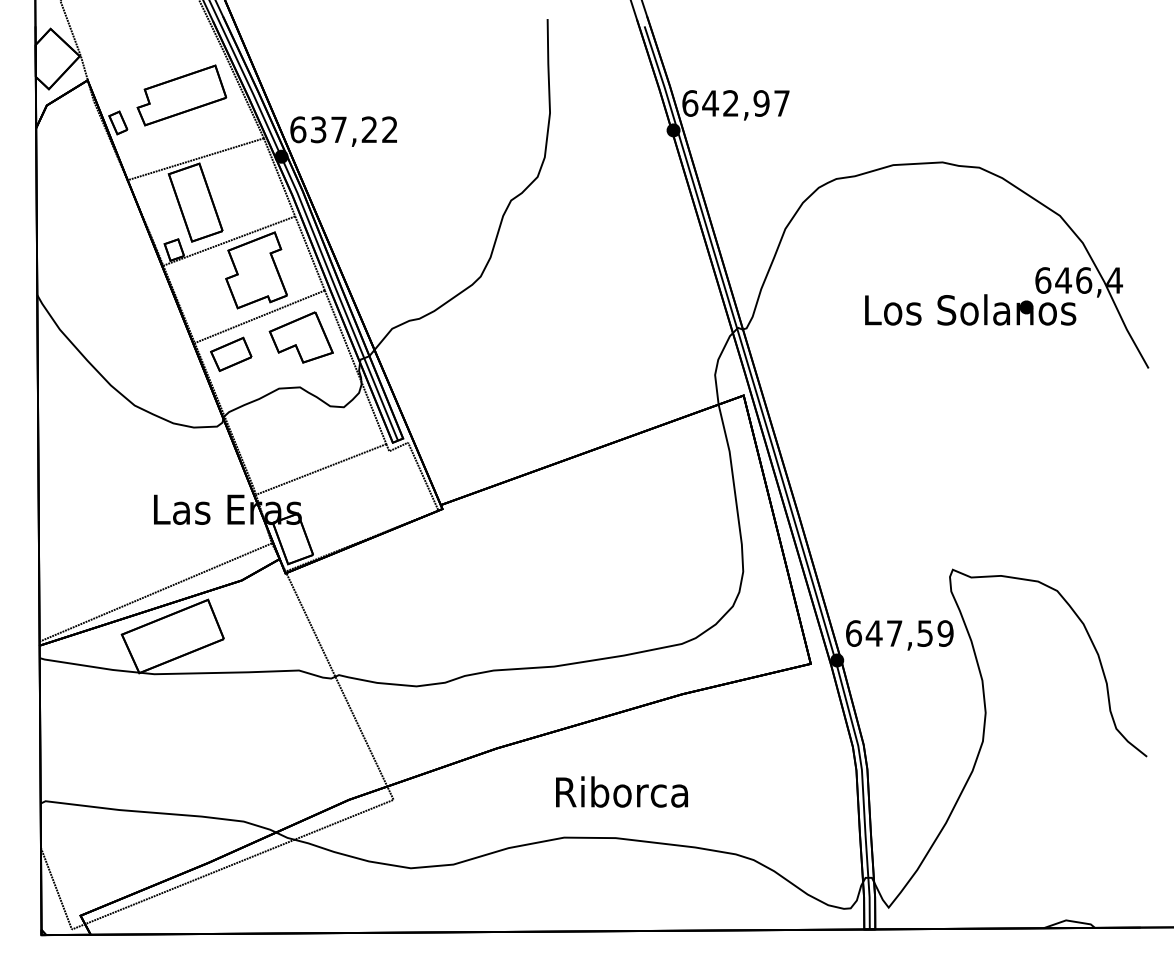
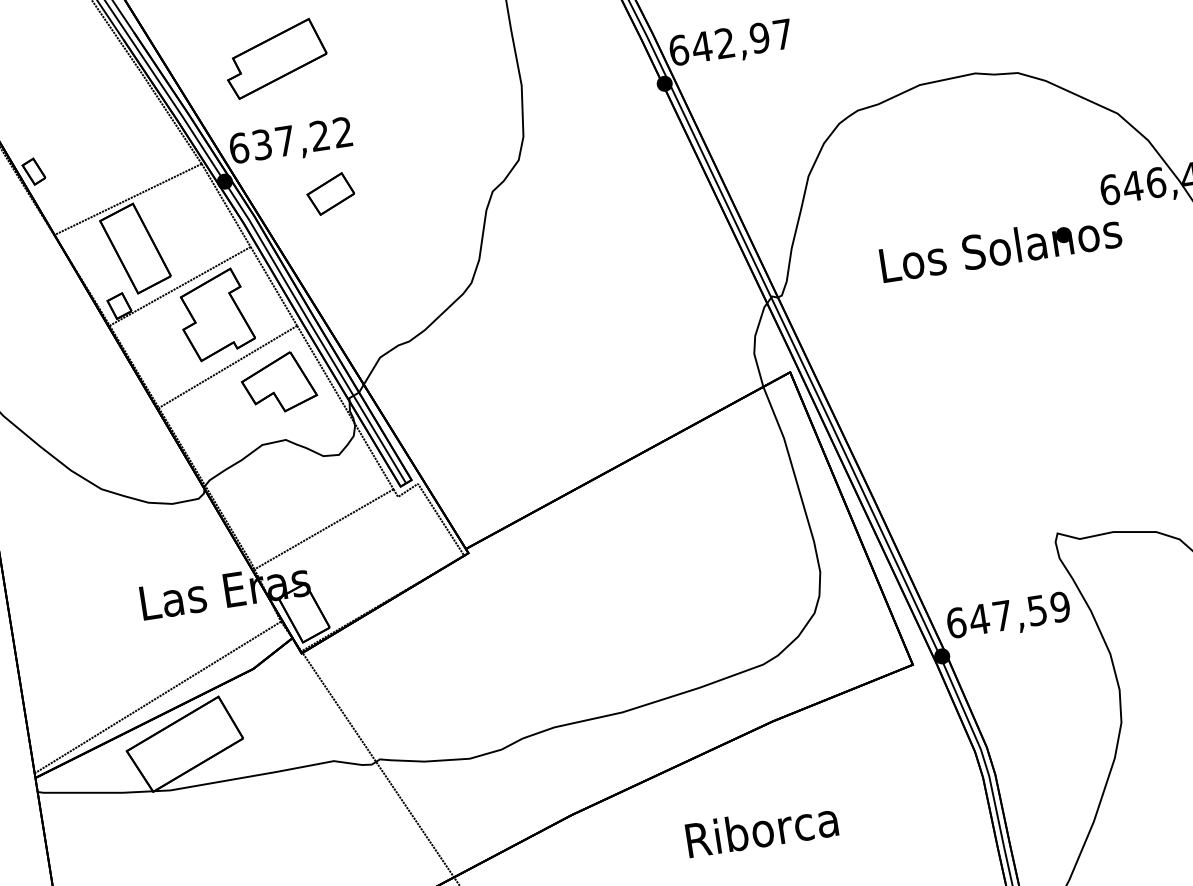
part: (181, 95) -> (275, 58), moved
text: (970, 309) -> (1000, 247), moved
part: (231, 353) -> (330, 193), moved
text: (621, 791) -> (761, 829), moved

